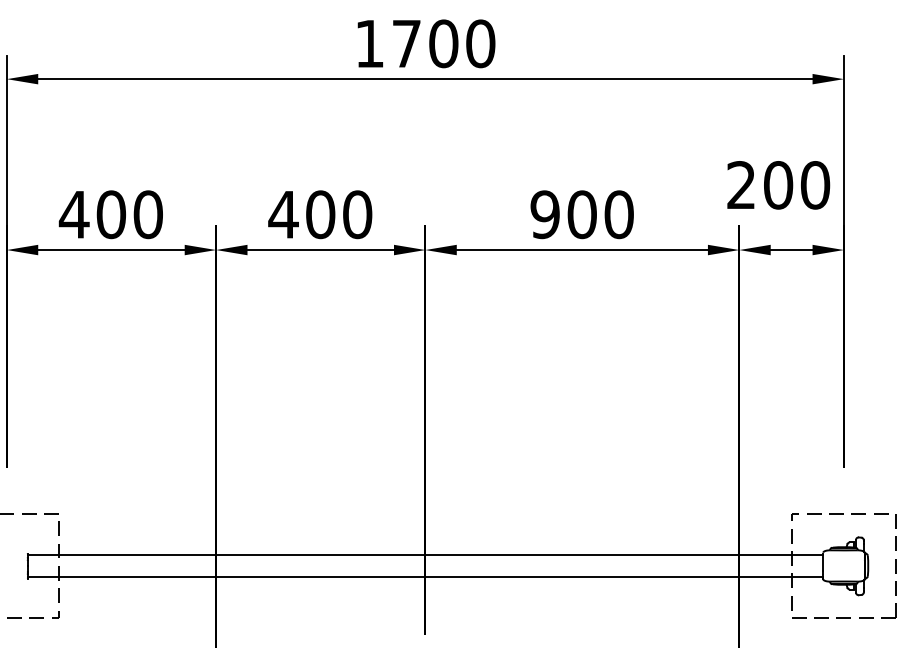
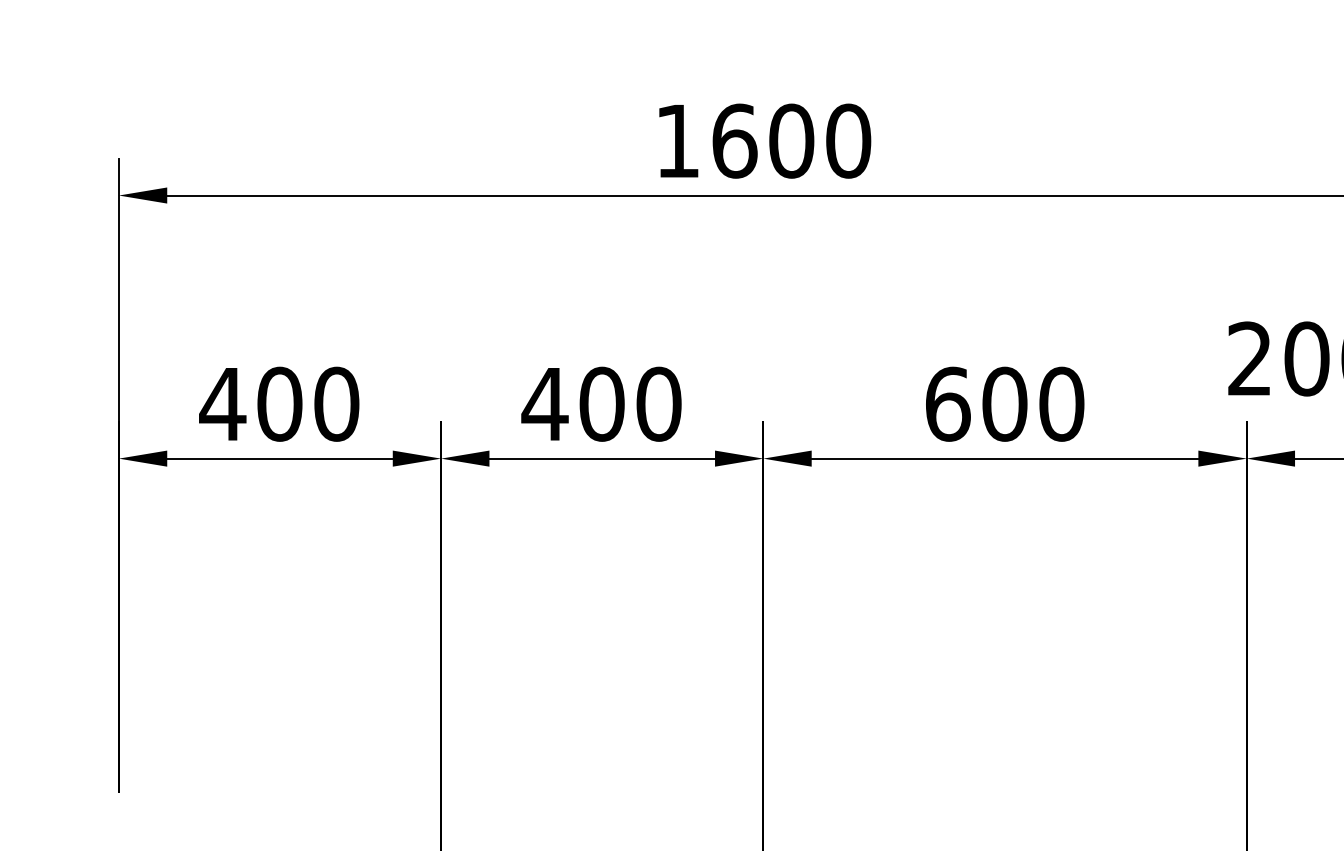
text: (406, 43) -> (734, 140), 1700 -> 1600
text: (545, 214) -> (948, 403), 900 -> 600

